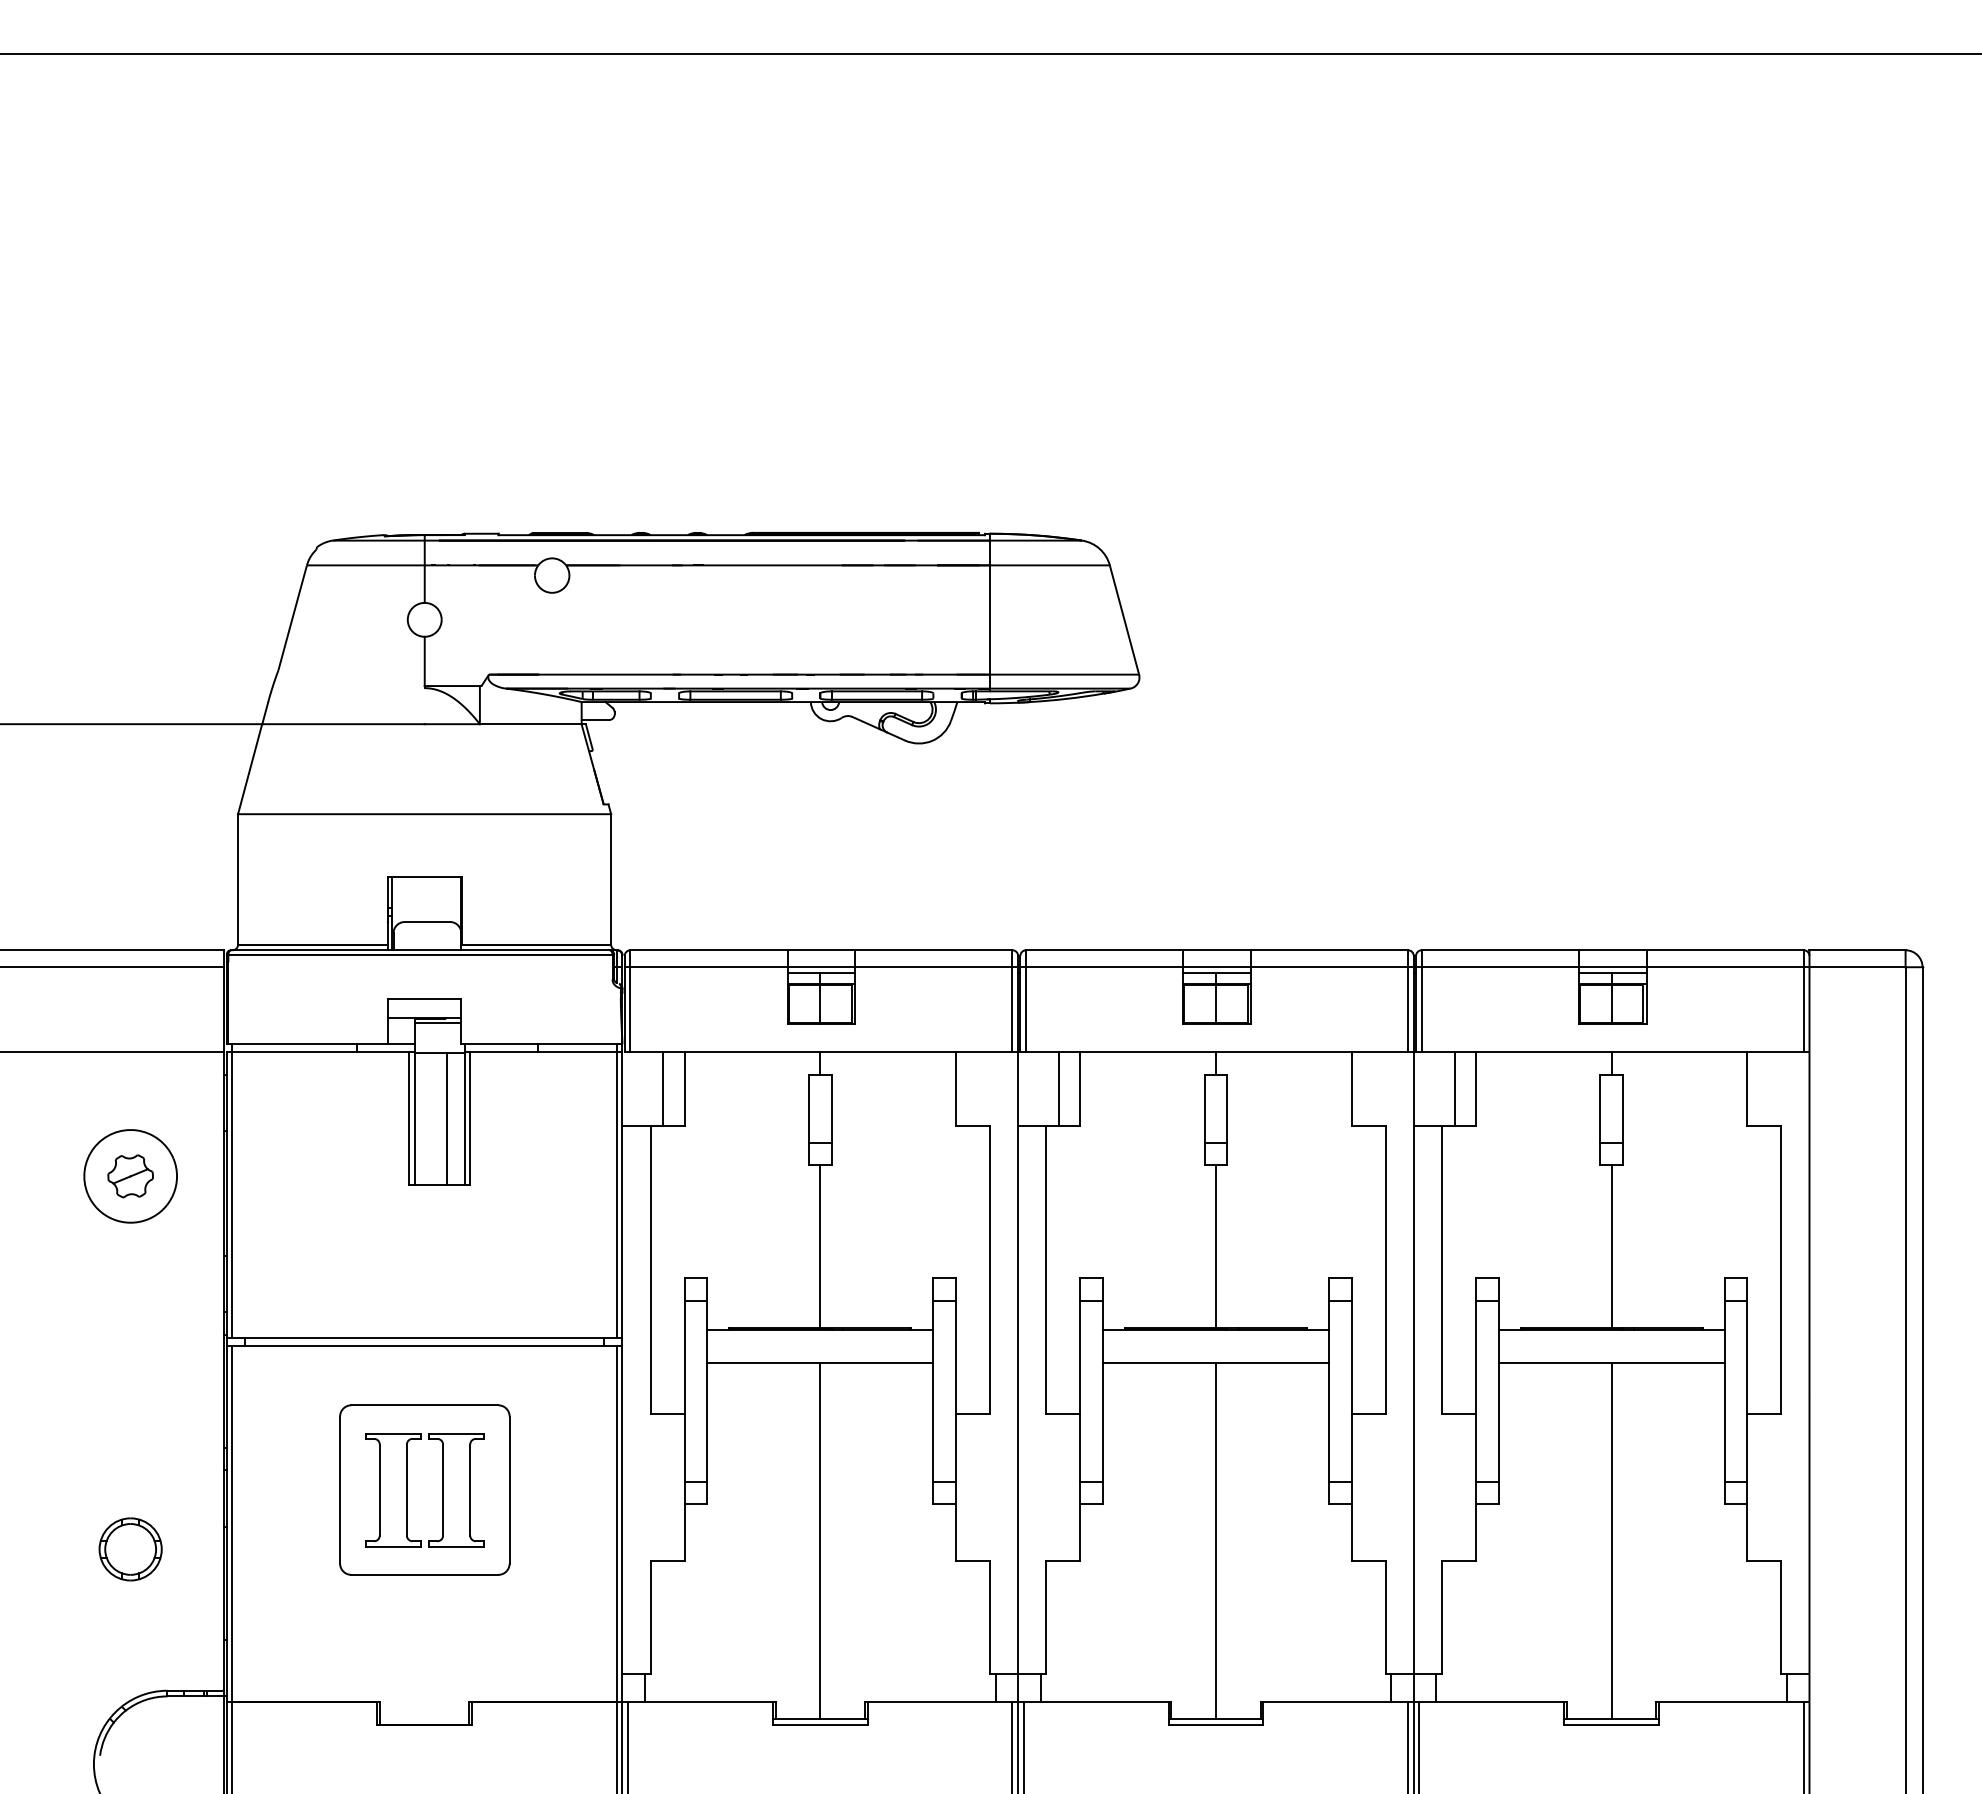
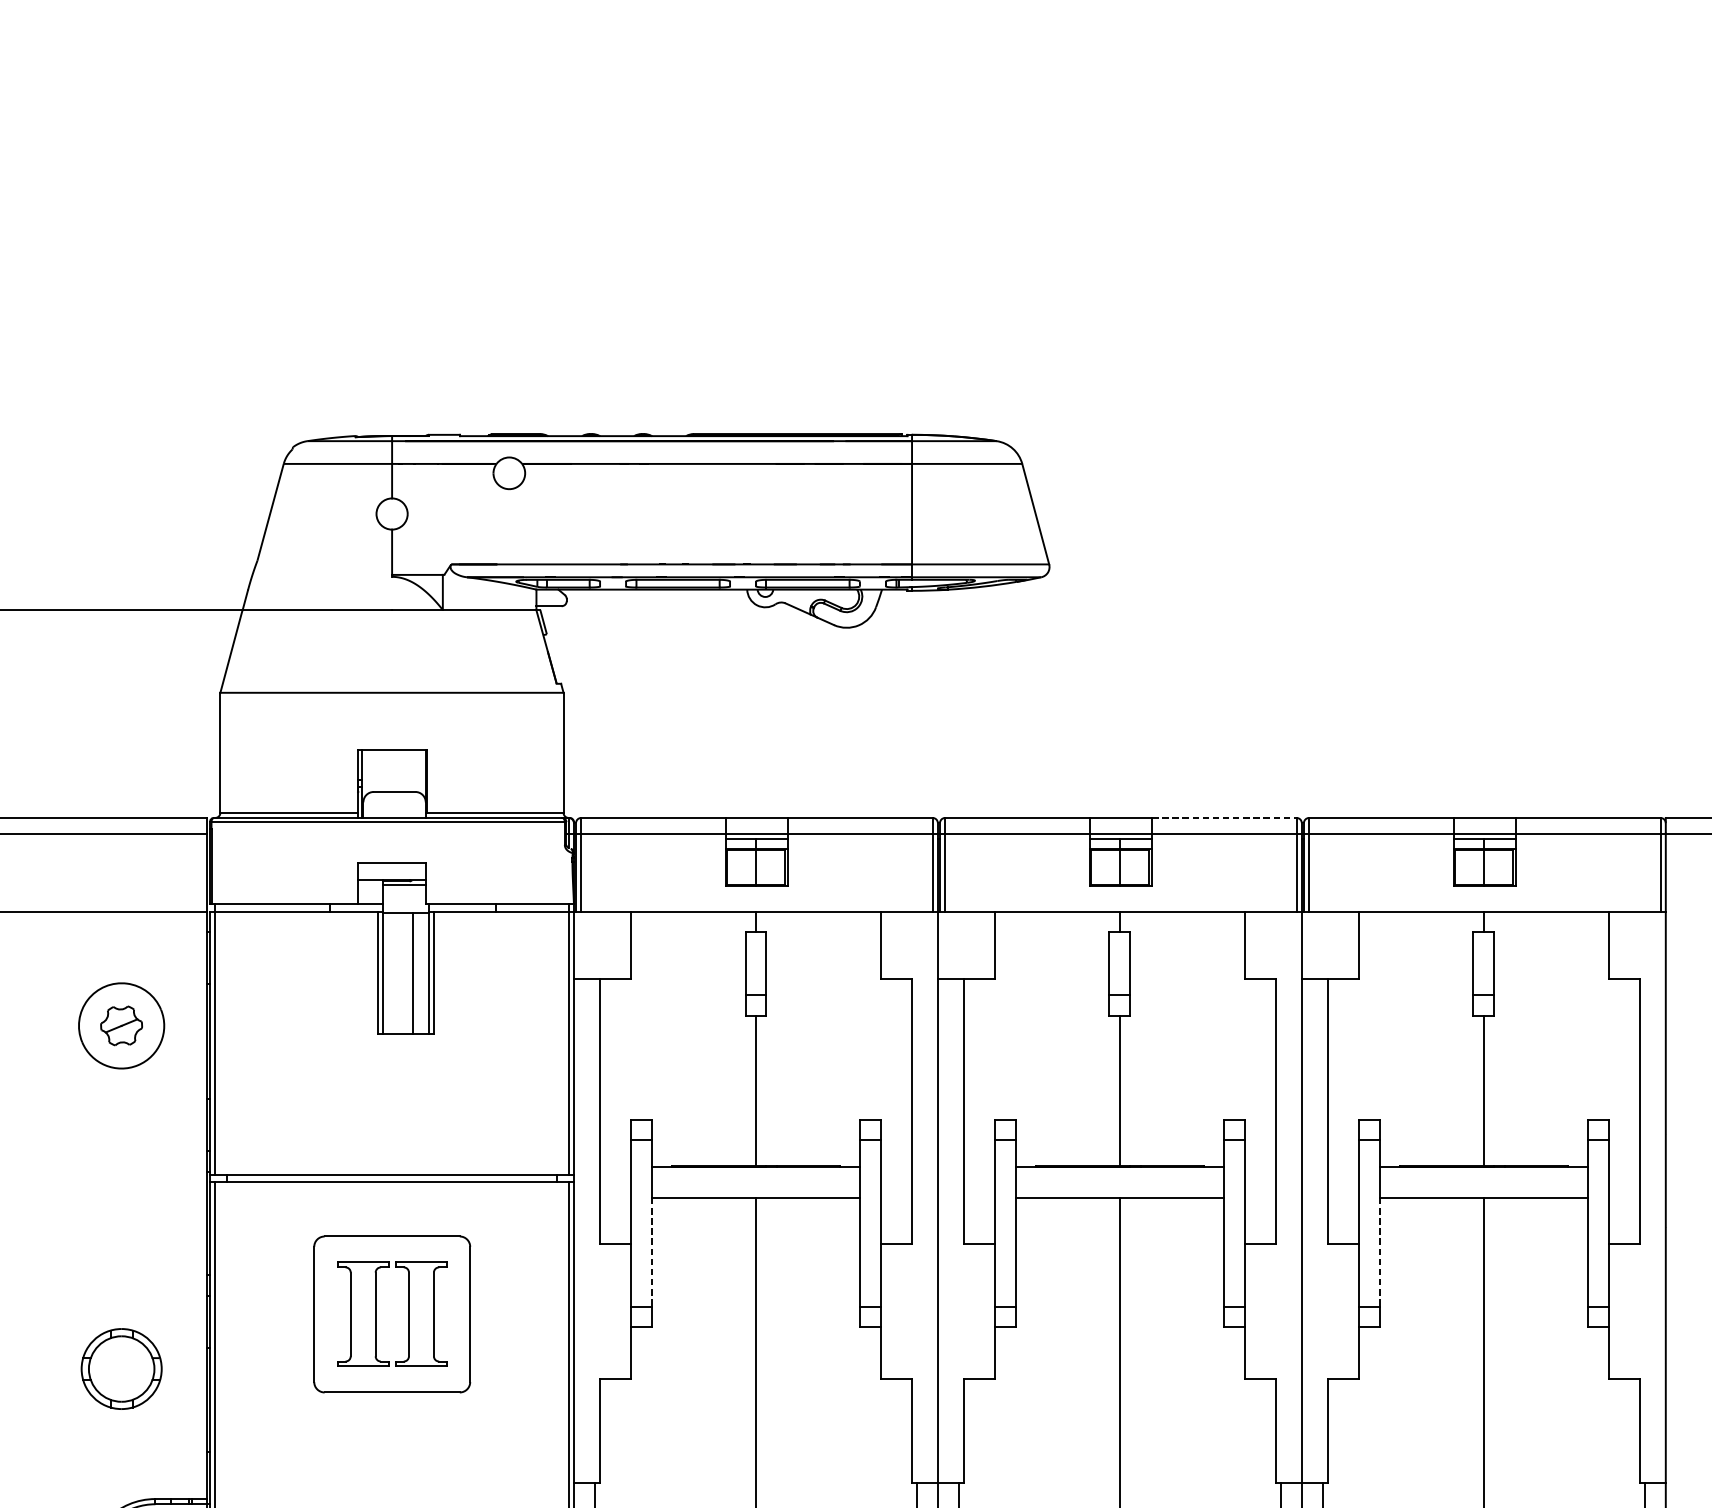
line: (1329, 950) -> (1224, 818), solid -> dashed
line: (663, 1088) -> (611, 945), removed
line: (1058, 1088) -> (975, 945), removed
line: (1454, 1088) -> (1339, 945), removed
line: (707, 1423) -> (652, 1253), solid -> dashed
line: (1498, 1423) -> (1379, 1253), solid -> dashed
part: (130, 1549) -> (121, 1369), size x1.4

